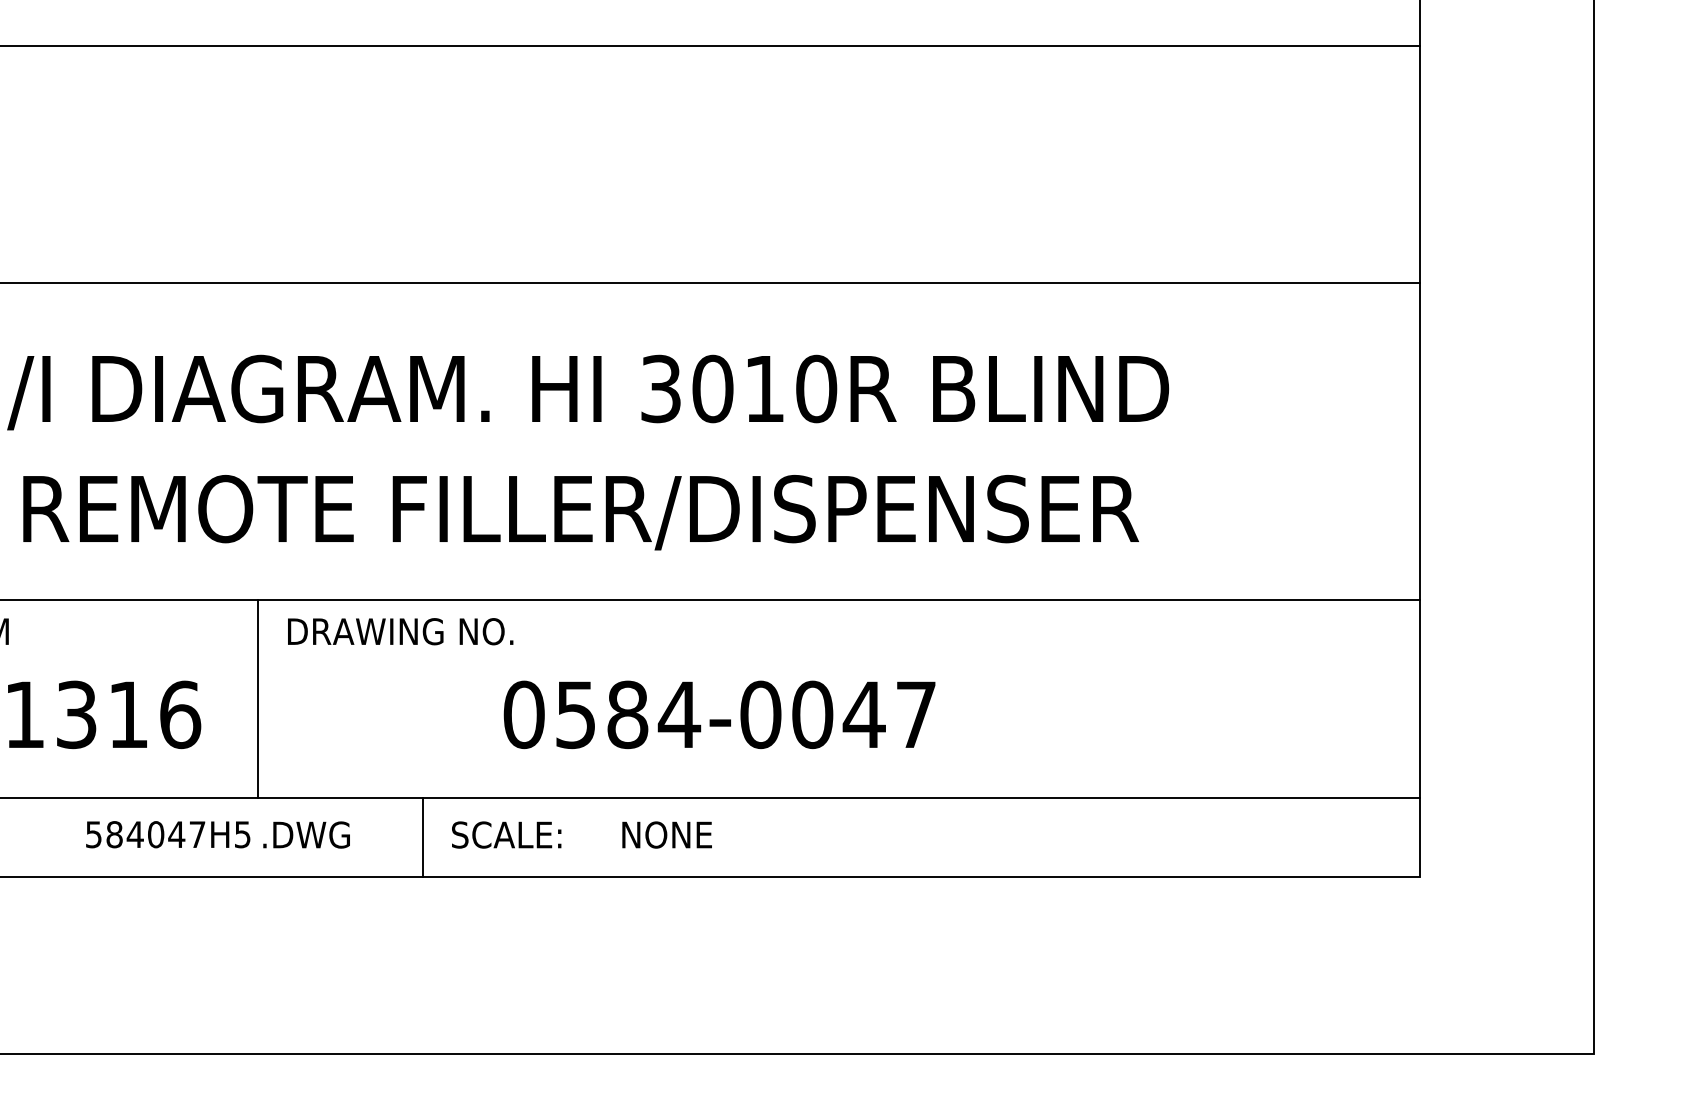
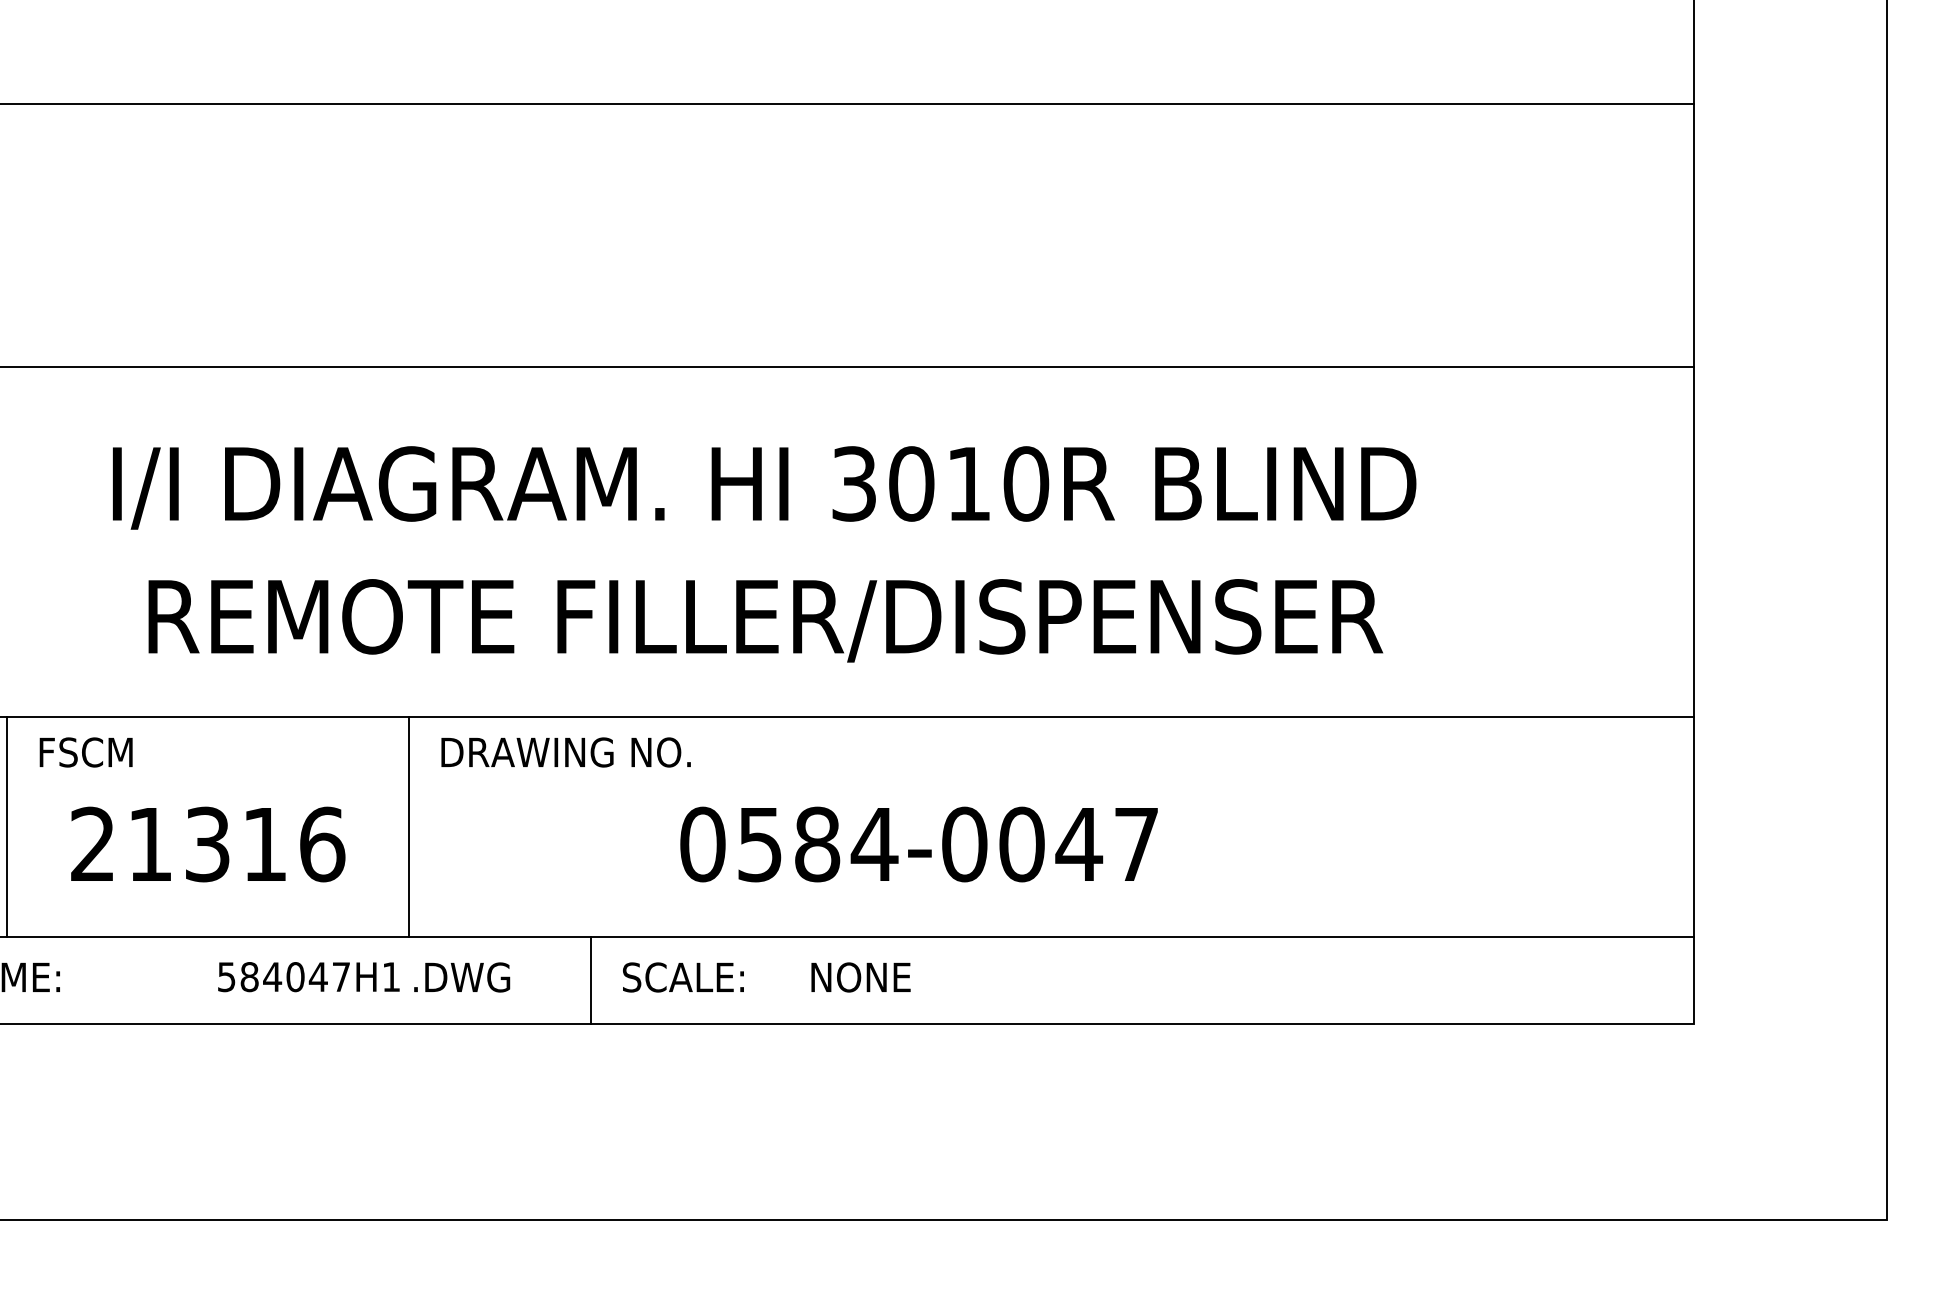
text: (241, 835) -> (390, 977), 584047H5 -> 584047H1

